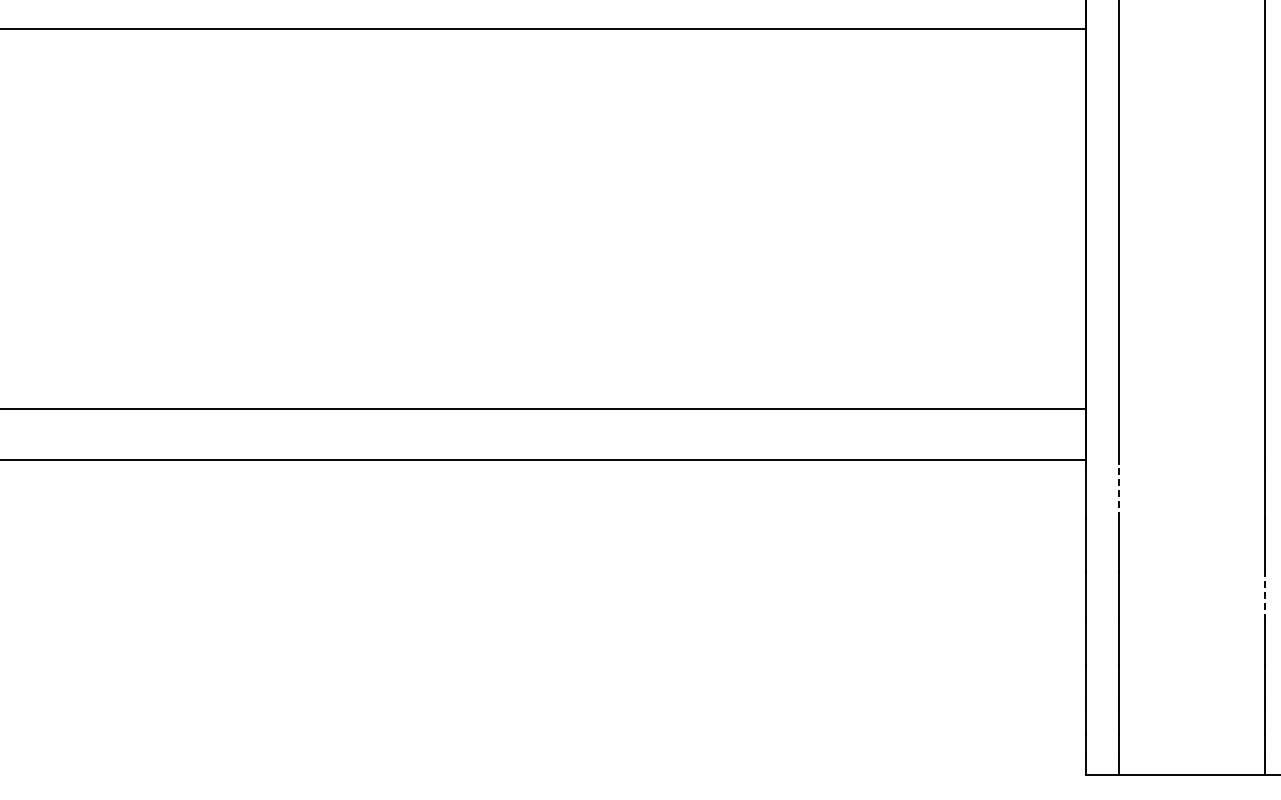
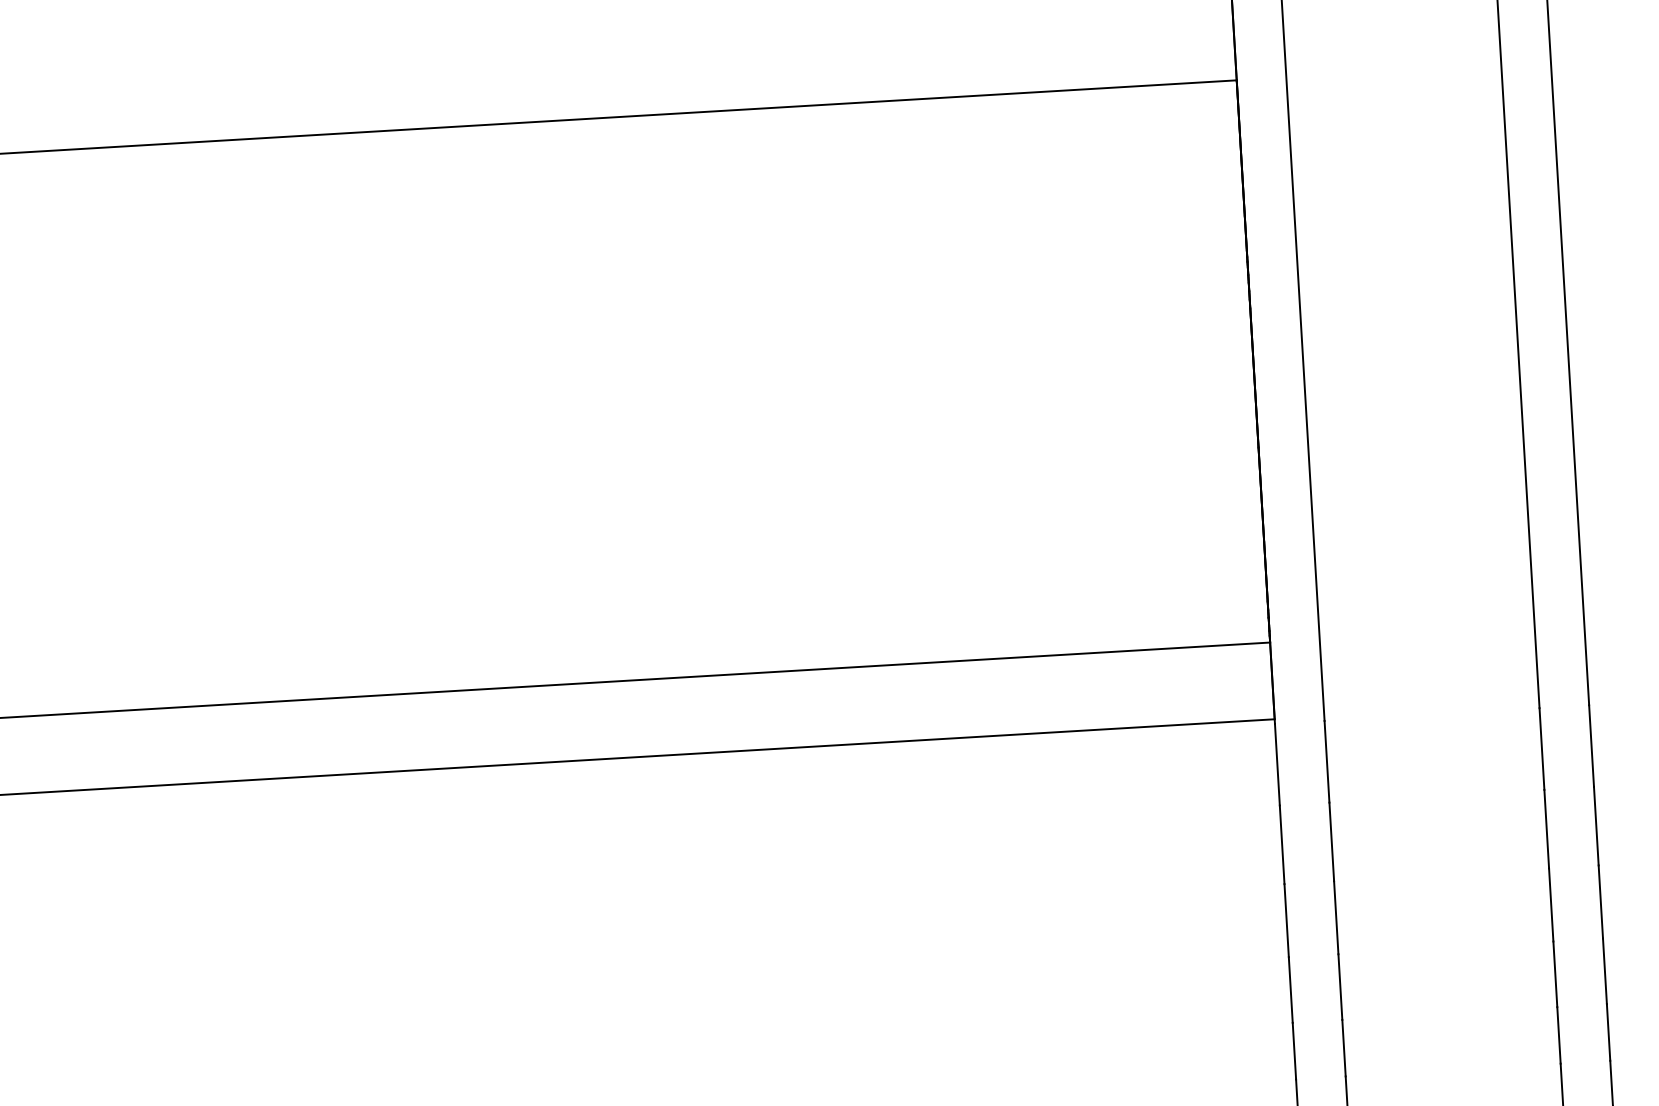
line: (1119, 491) -> (1327, 762), dashed -> solid
line: (1264, 596) -> (1551, 905), dashed -> solid

